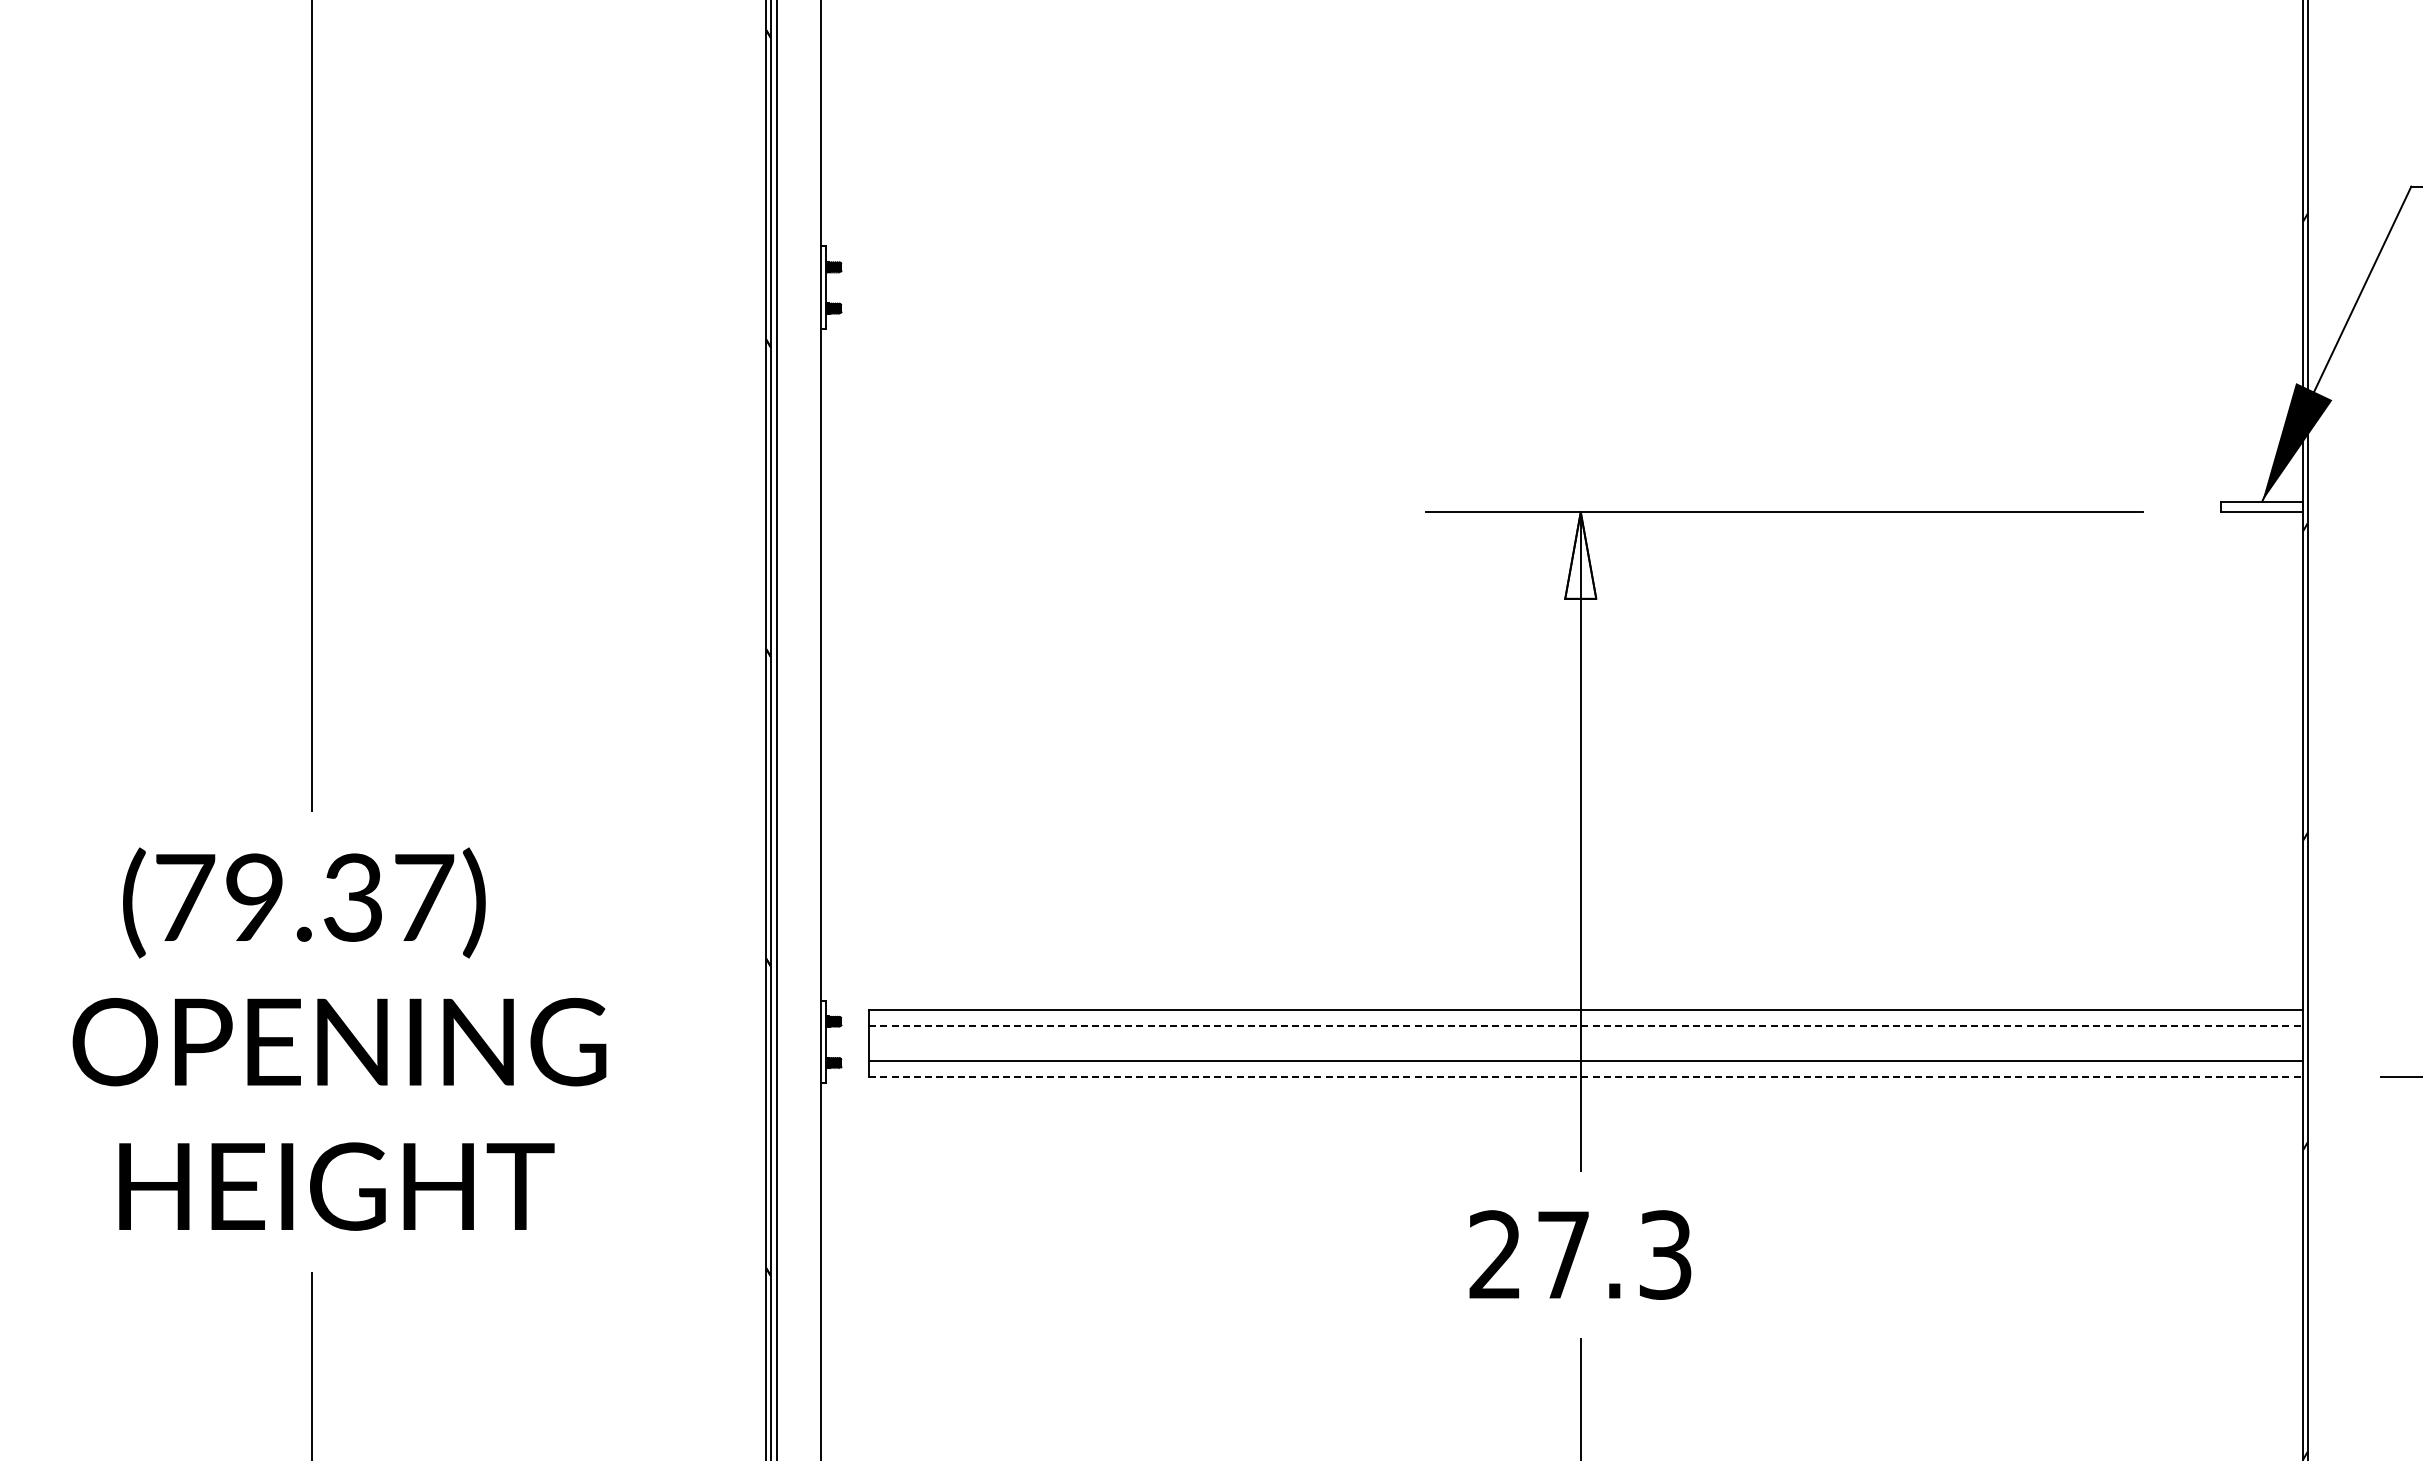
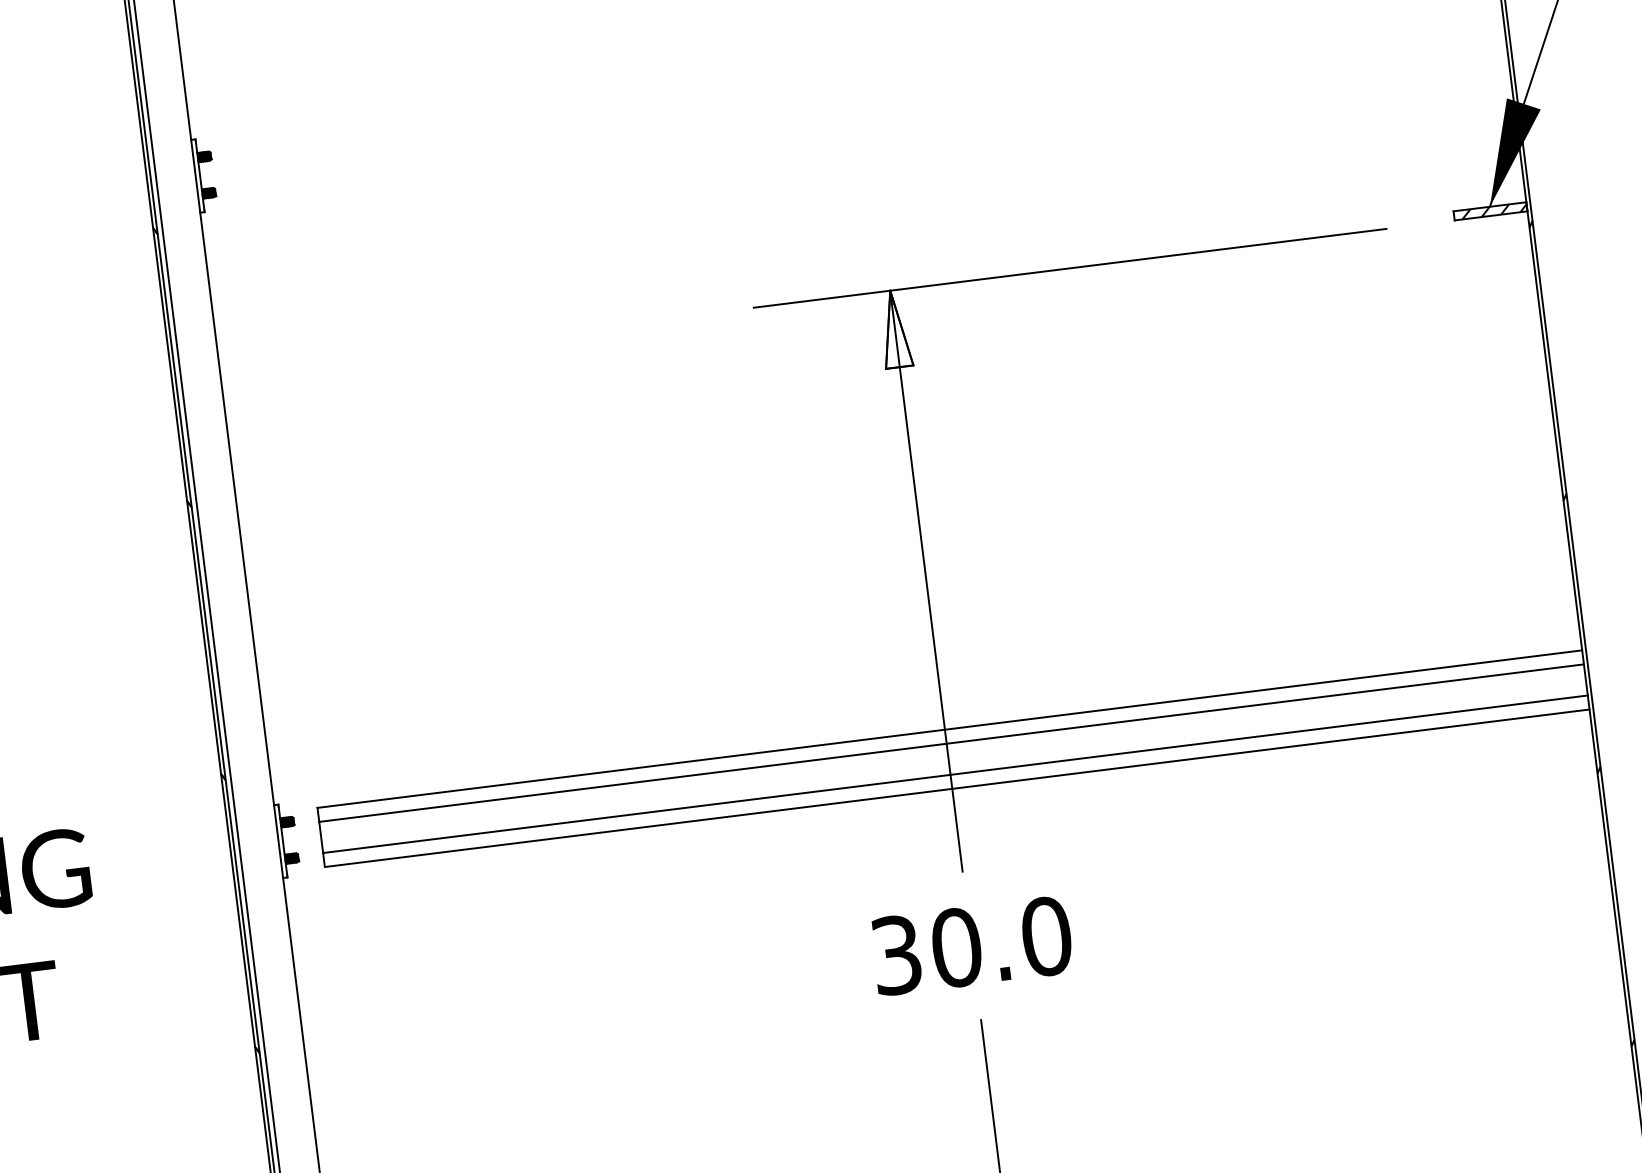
hatch: (2266, 506) -> (1494, 210), added
line: (1586, 1025) -> (951, 742), dashed -> solid
line: (1586, 1077) -> (957, 788), dashed -> solid
text: (1580, 1254) -> (971, 945), 27.3 -> 30.0

